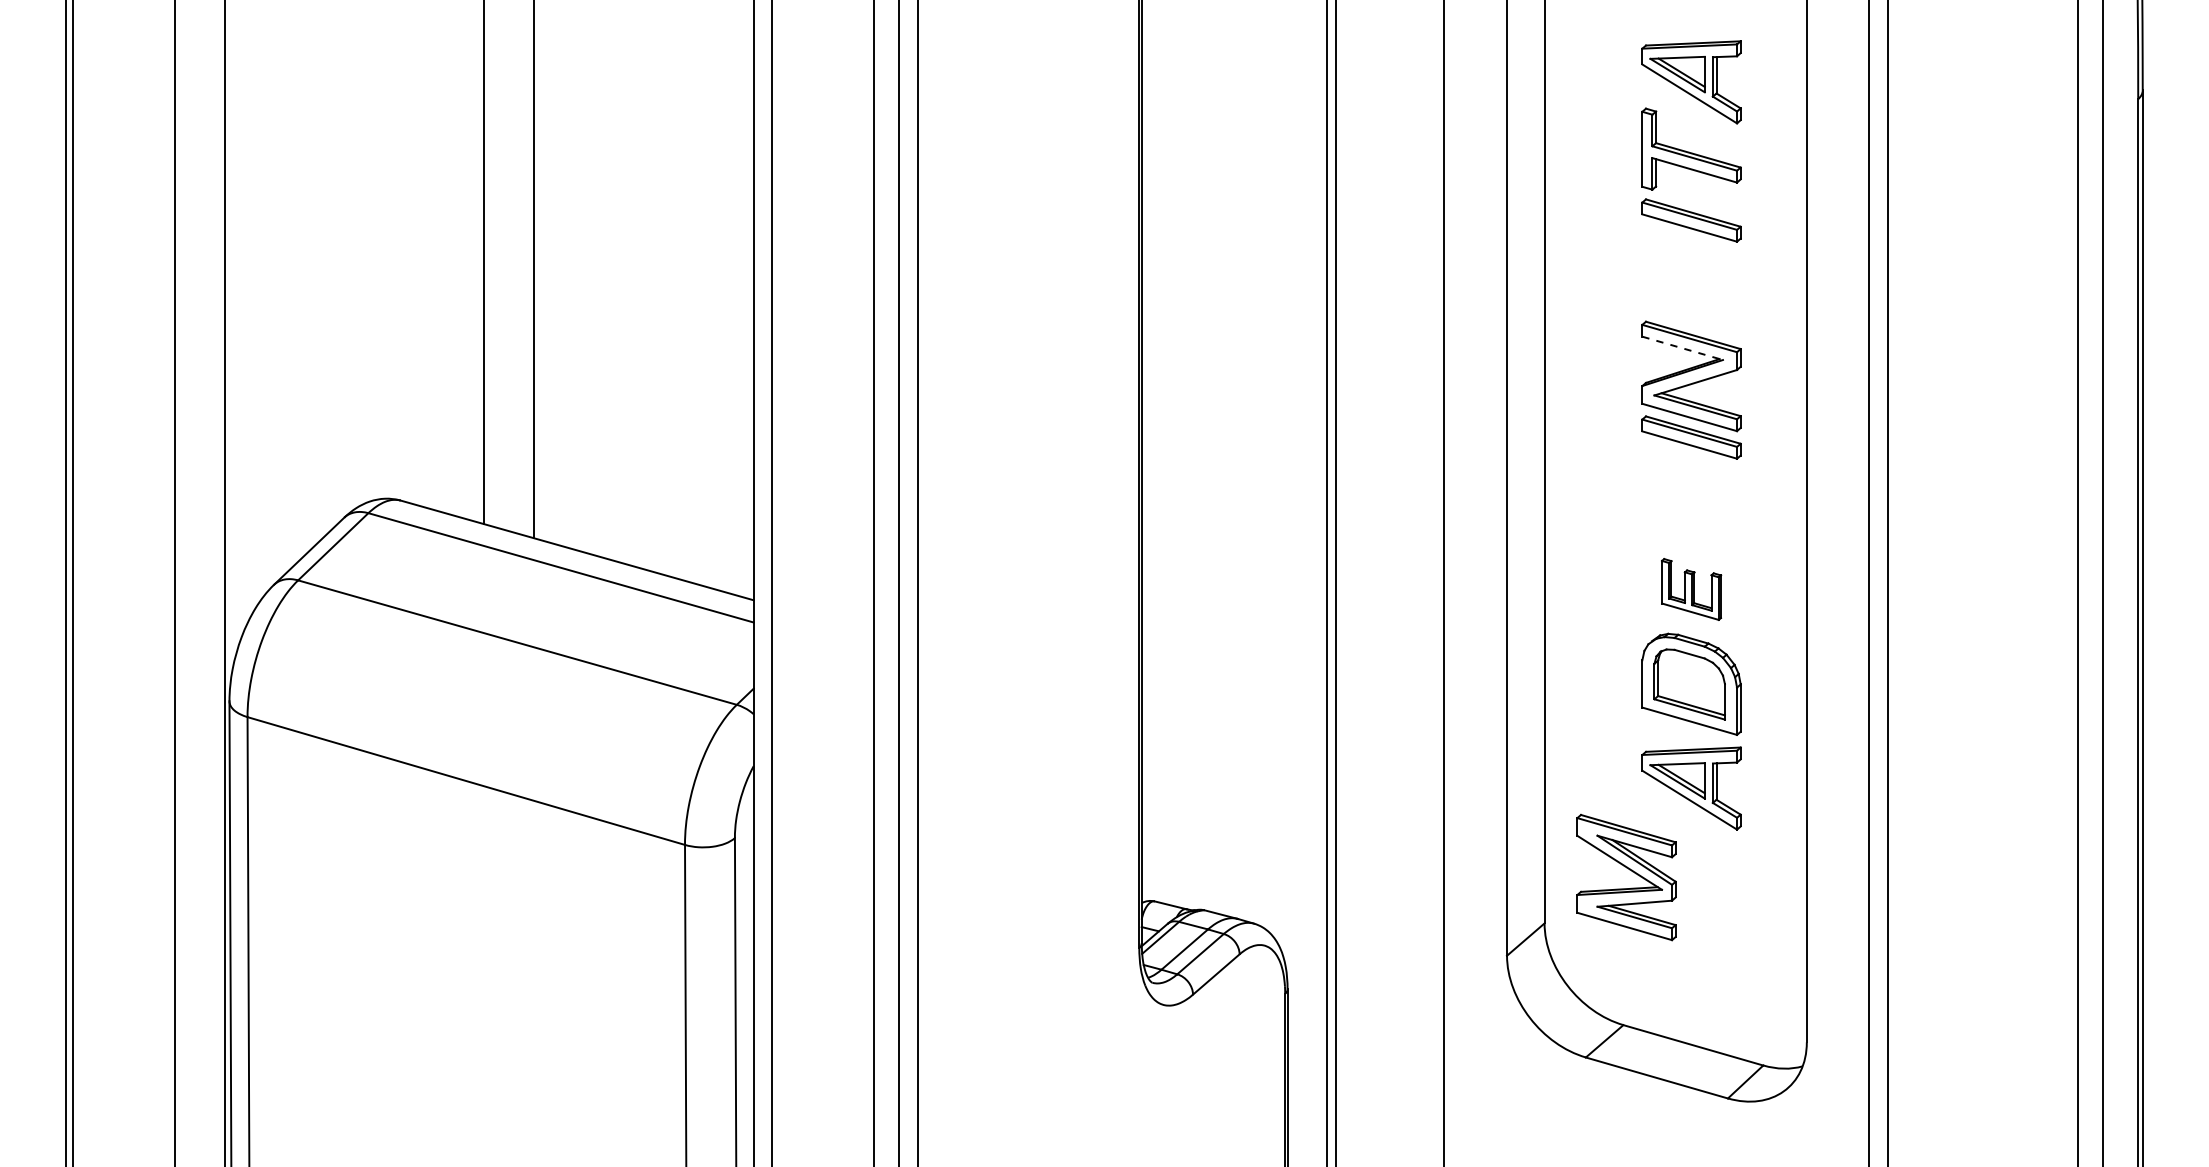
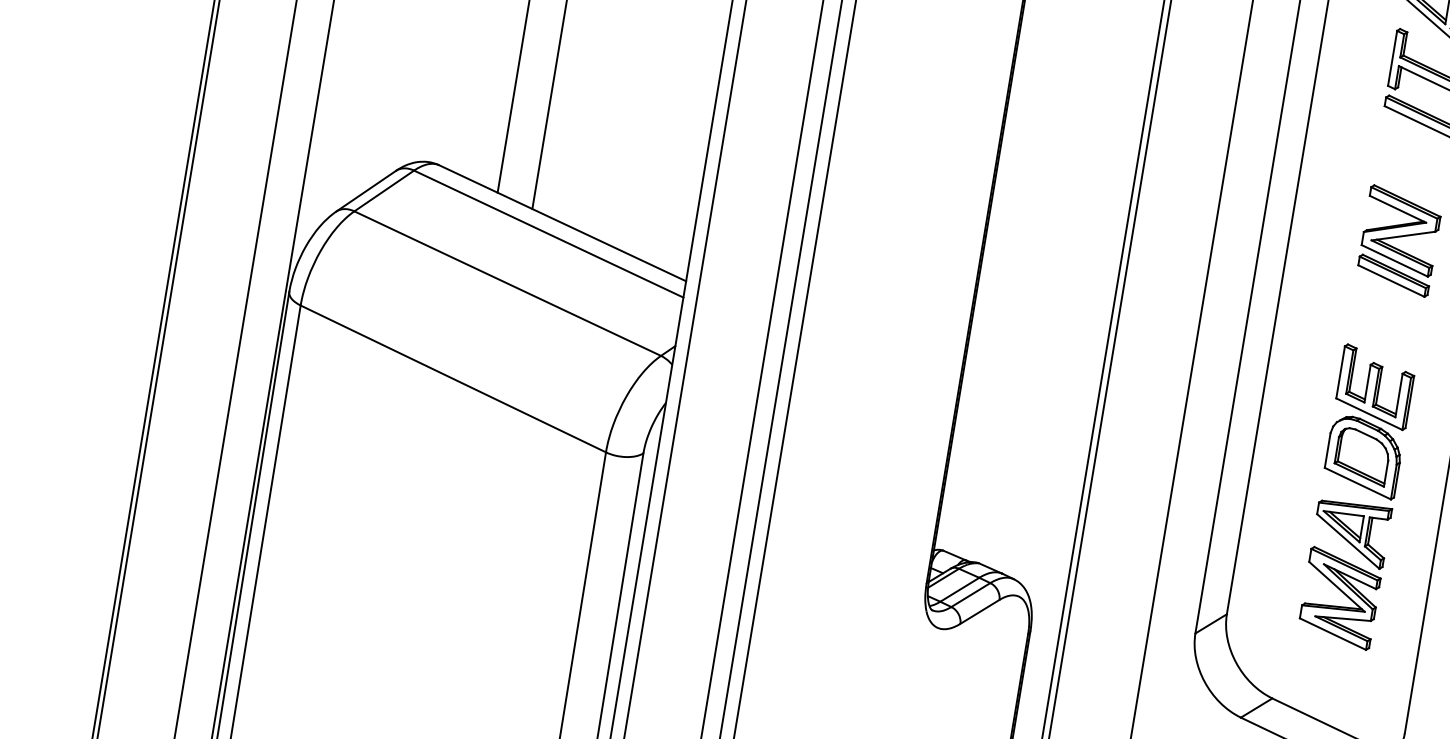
line: (1682, 348) -> (1397, 209), dashed -> solid
part: (1691, 589) -> (1375, 387), size x1.67
part: (1629, 870) -> (1343, 593), moved

